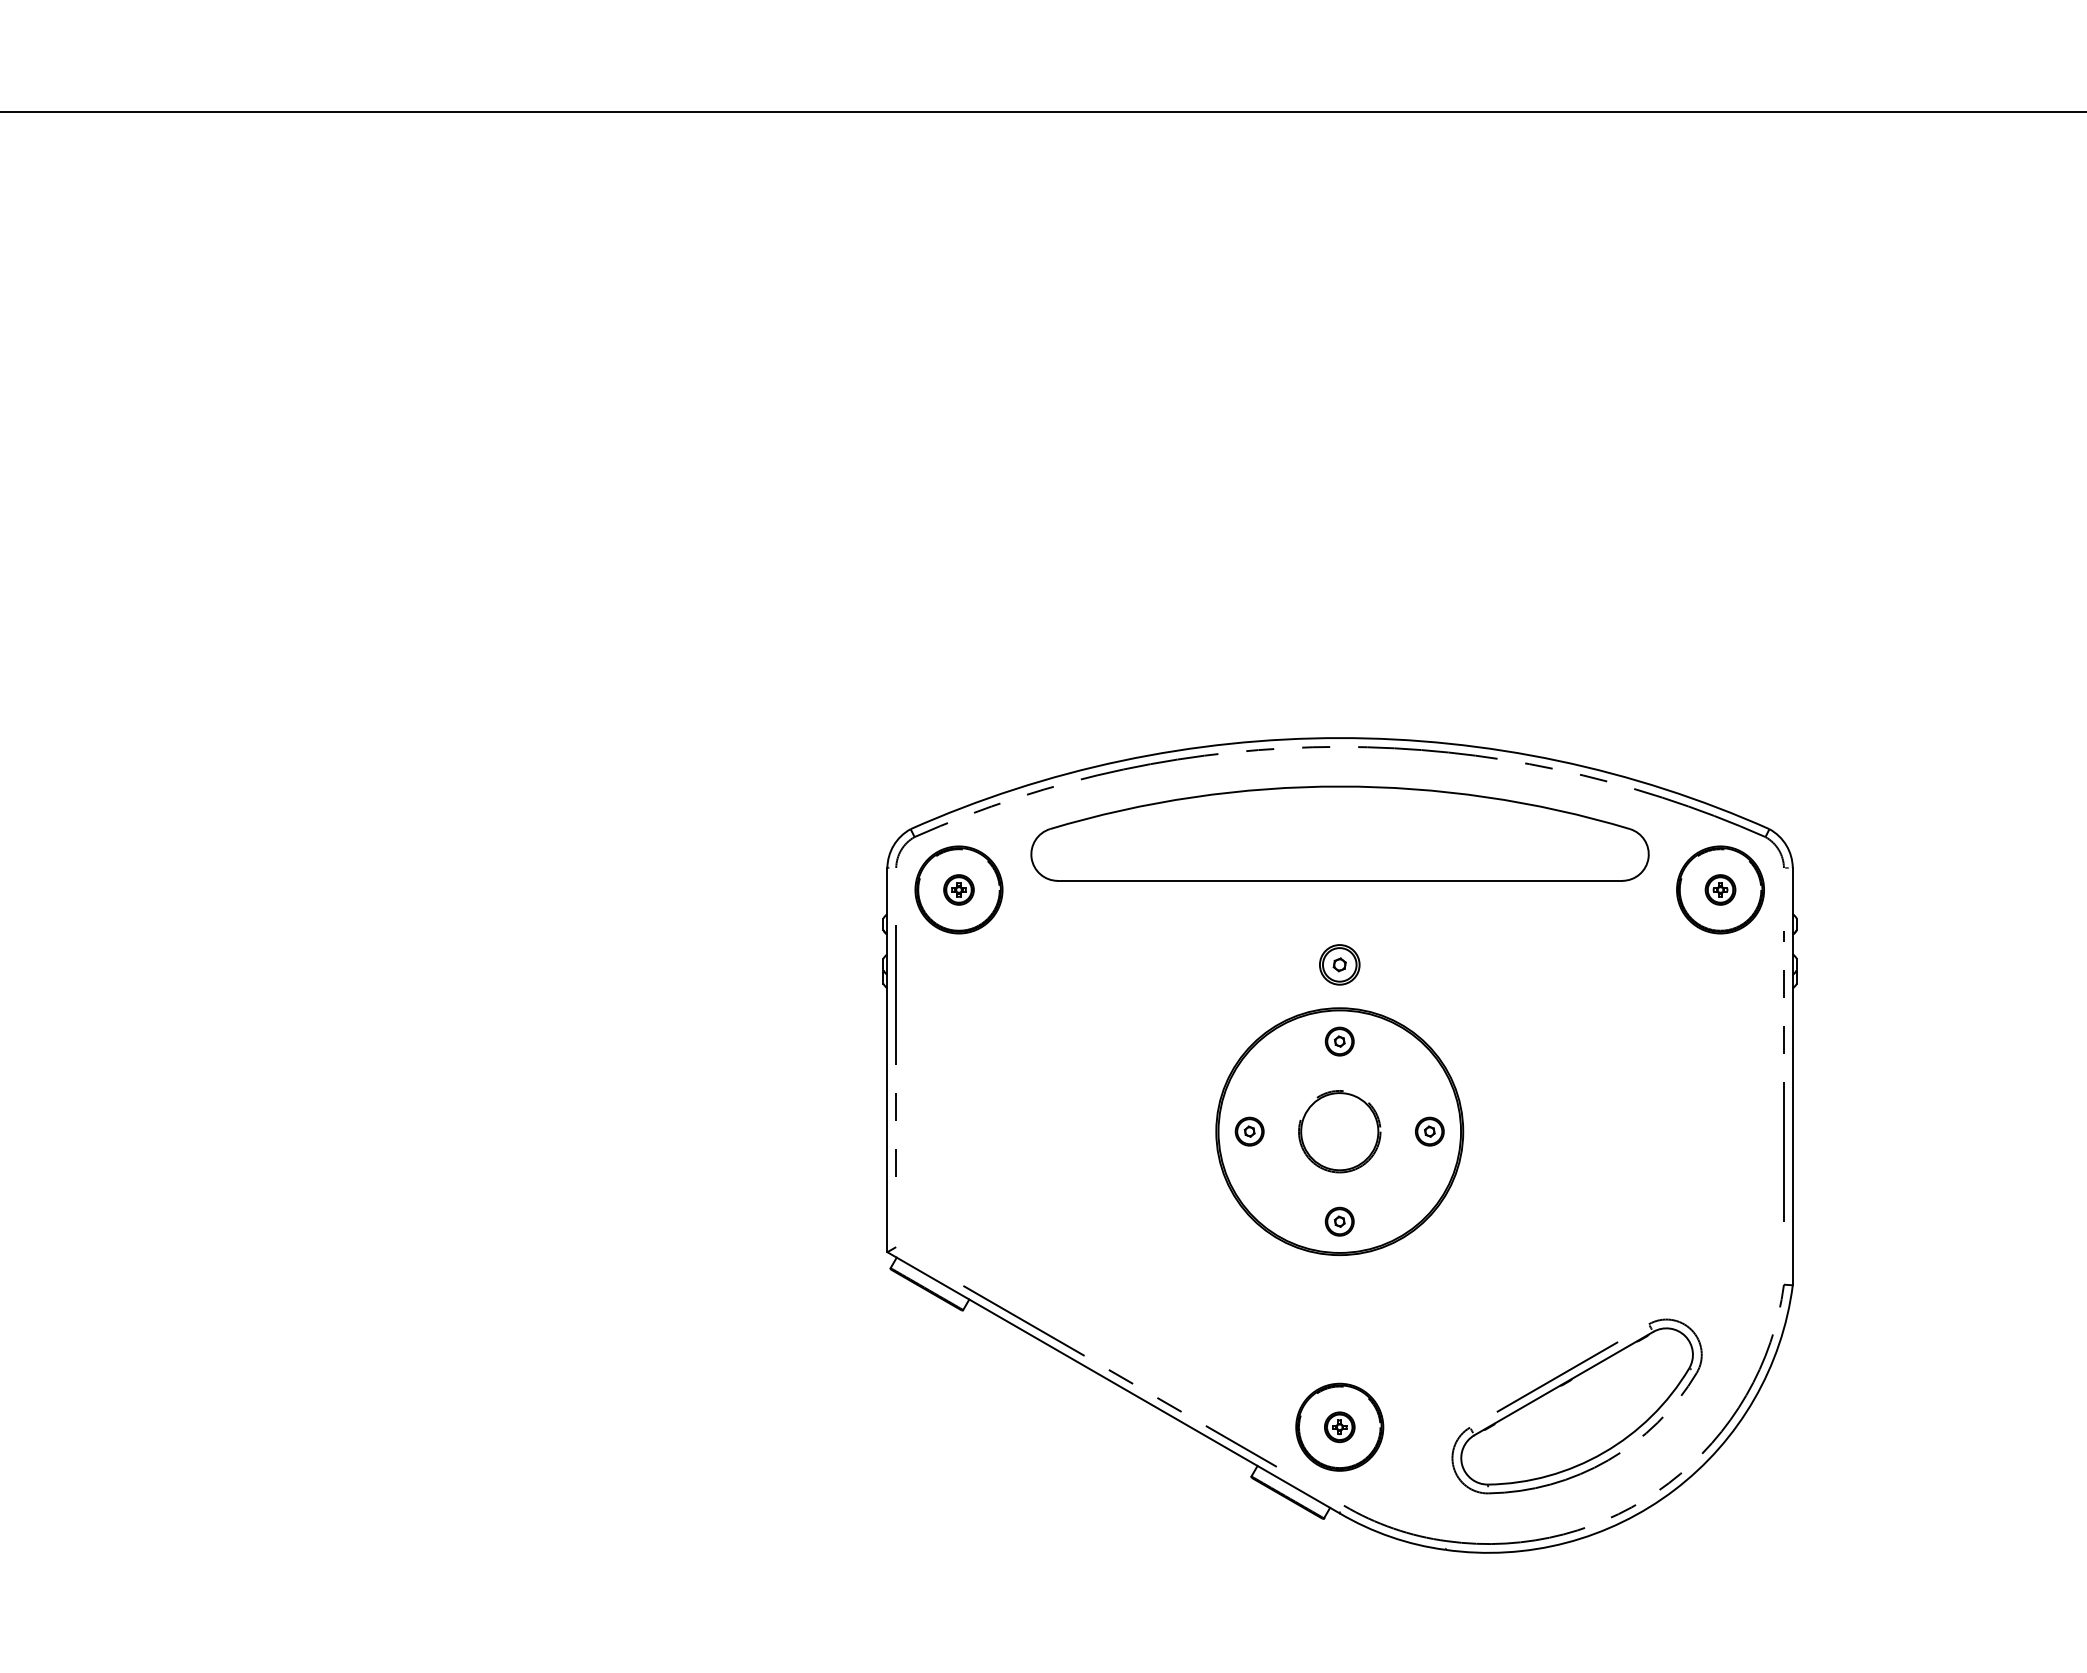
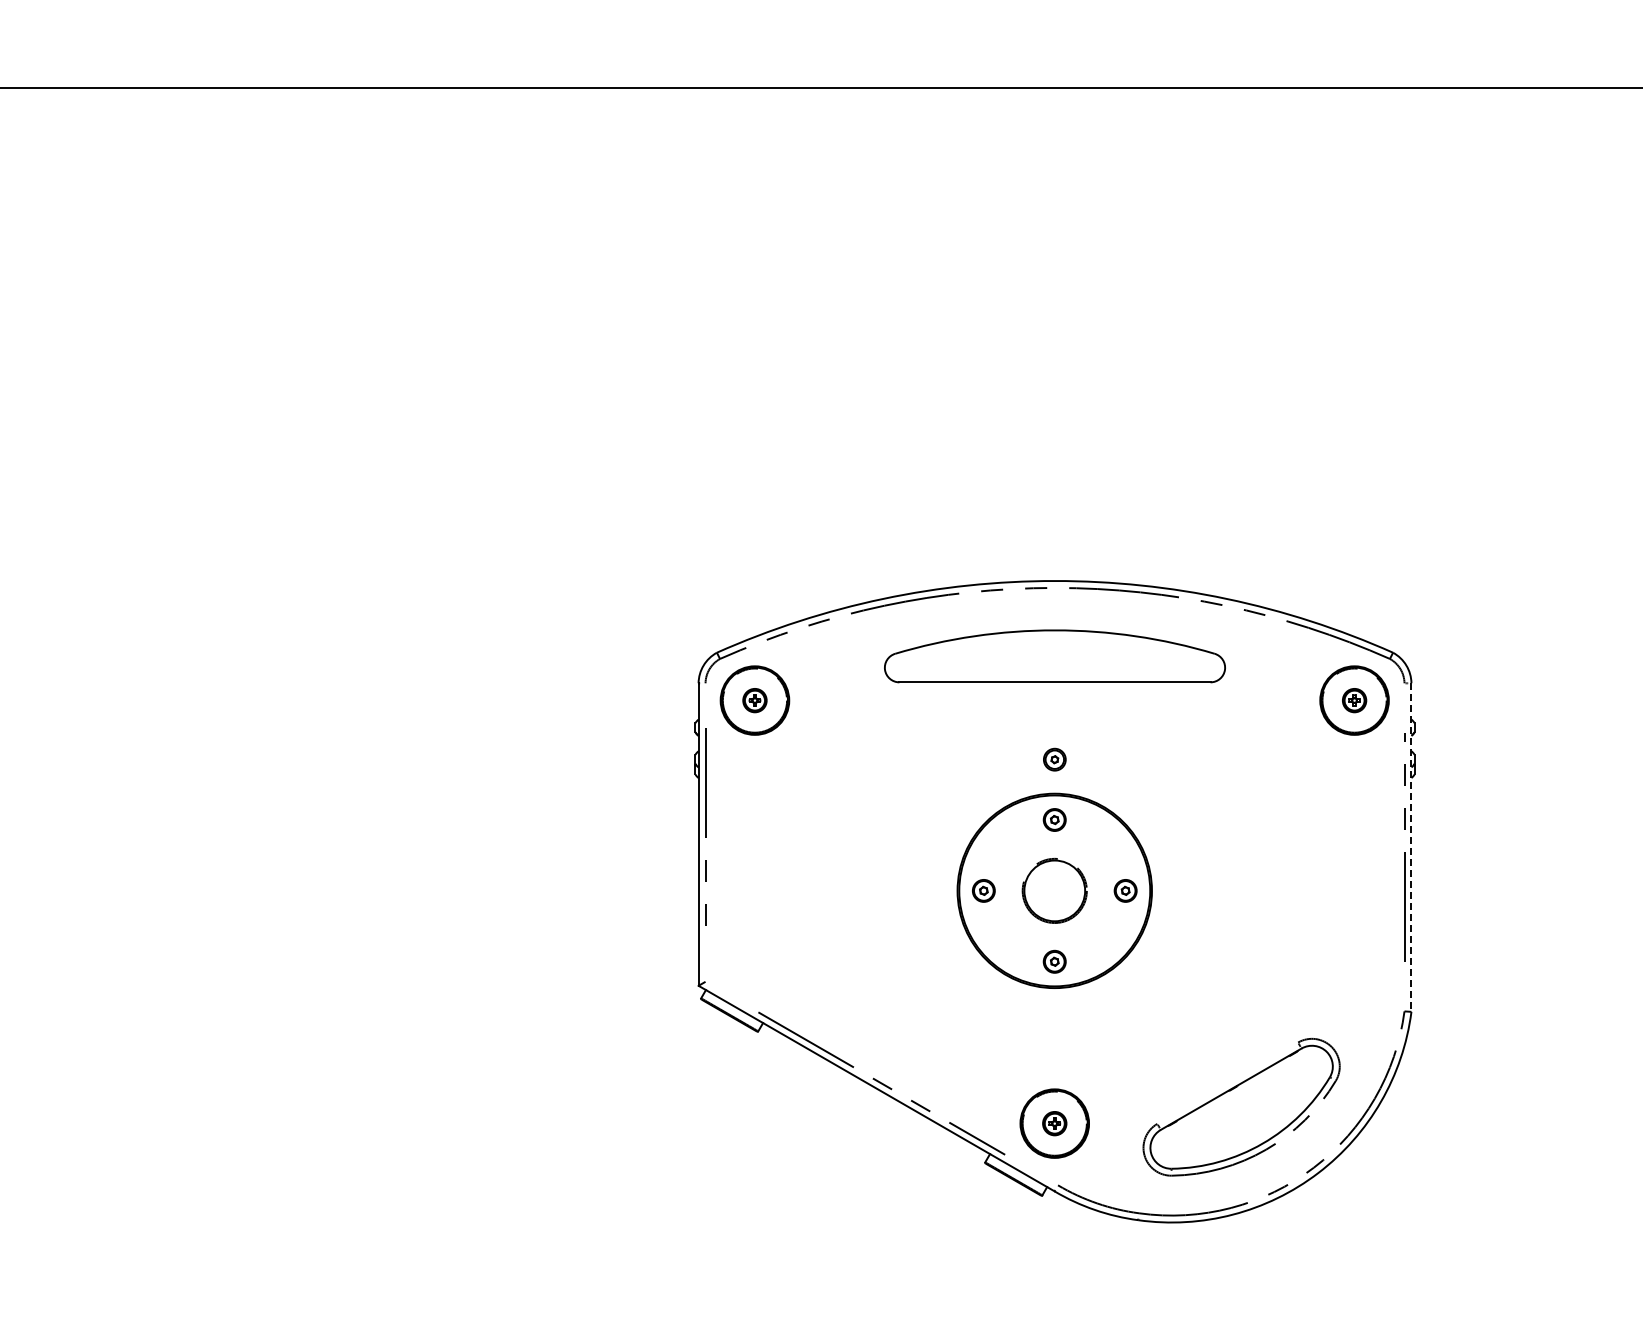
part: (1339, 833) -> (1054, 656), size x0.7
part: (1339, 964) -> (1054, 759), size x0.7
line: (1792, 1077) -> (1411, 848), solid -> dashed
line: (1559, 1375) -> (1227, 1082), removed

